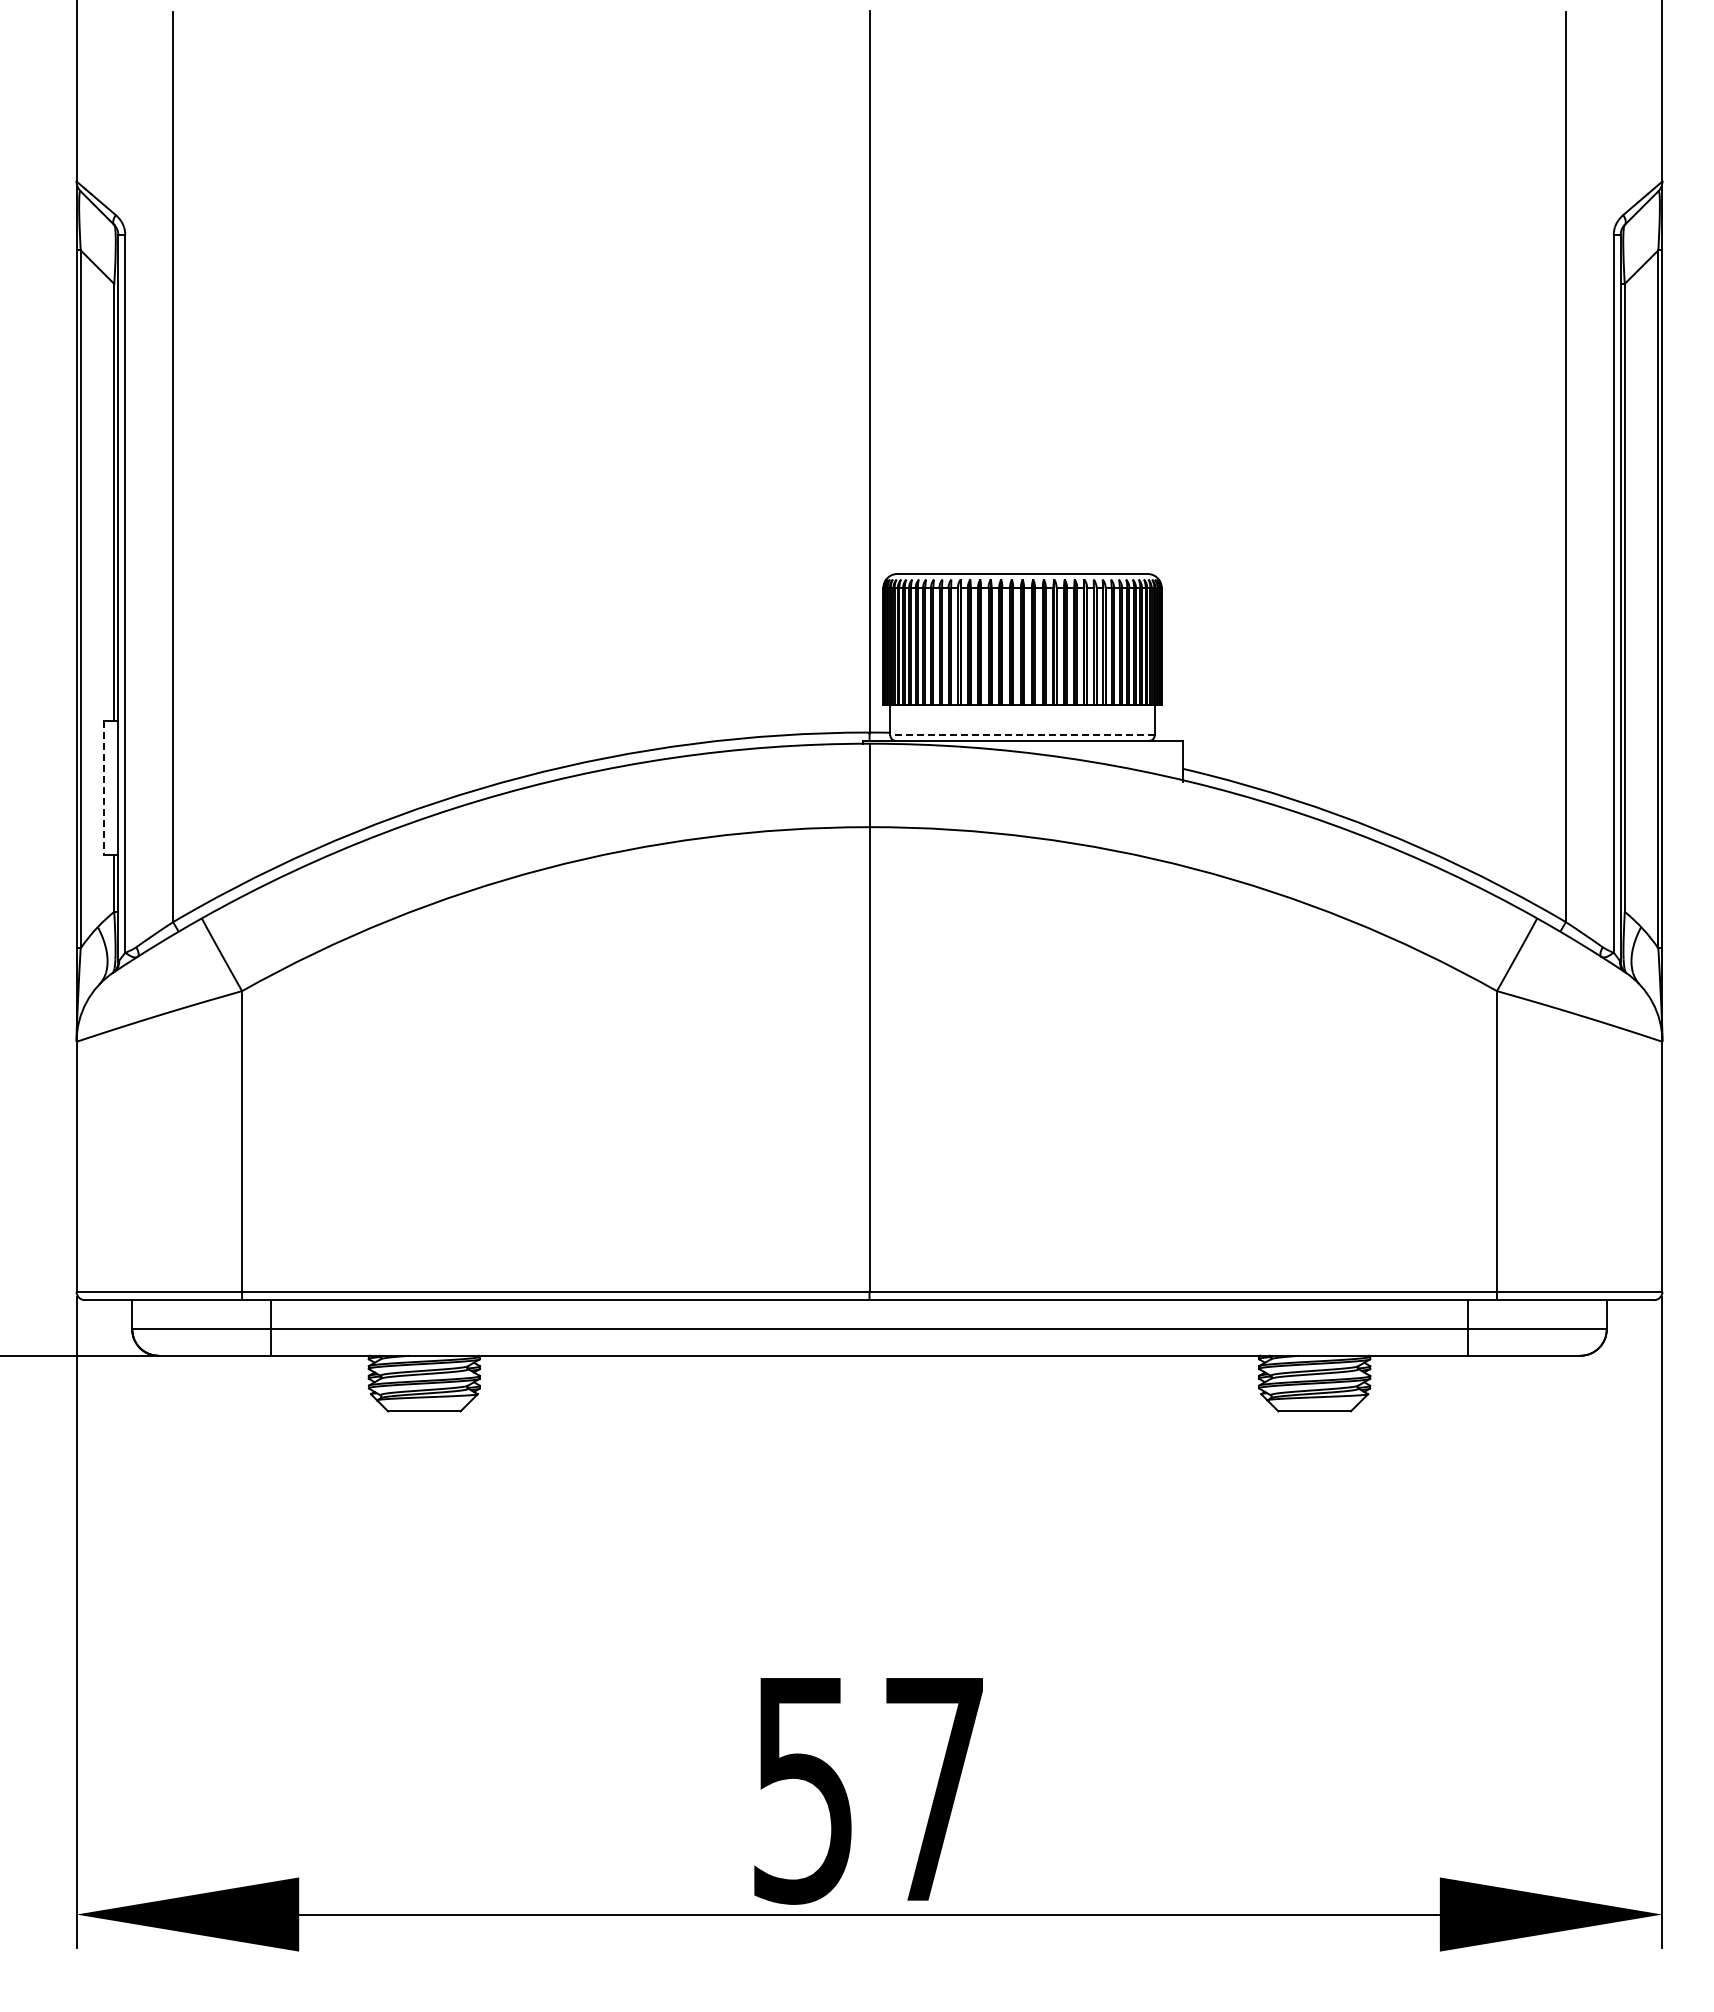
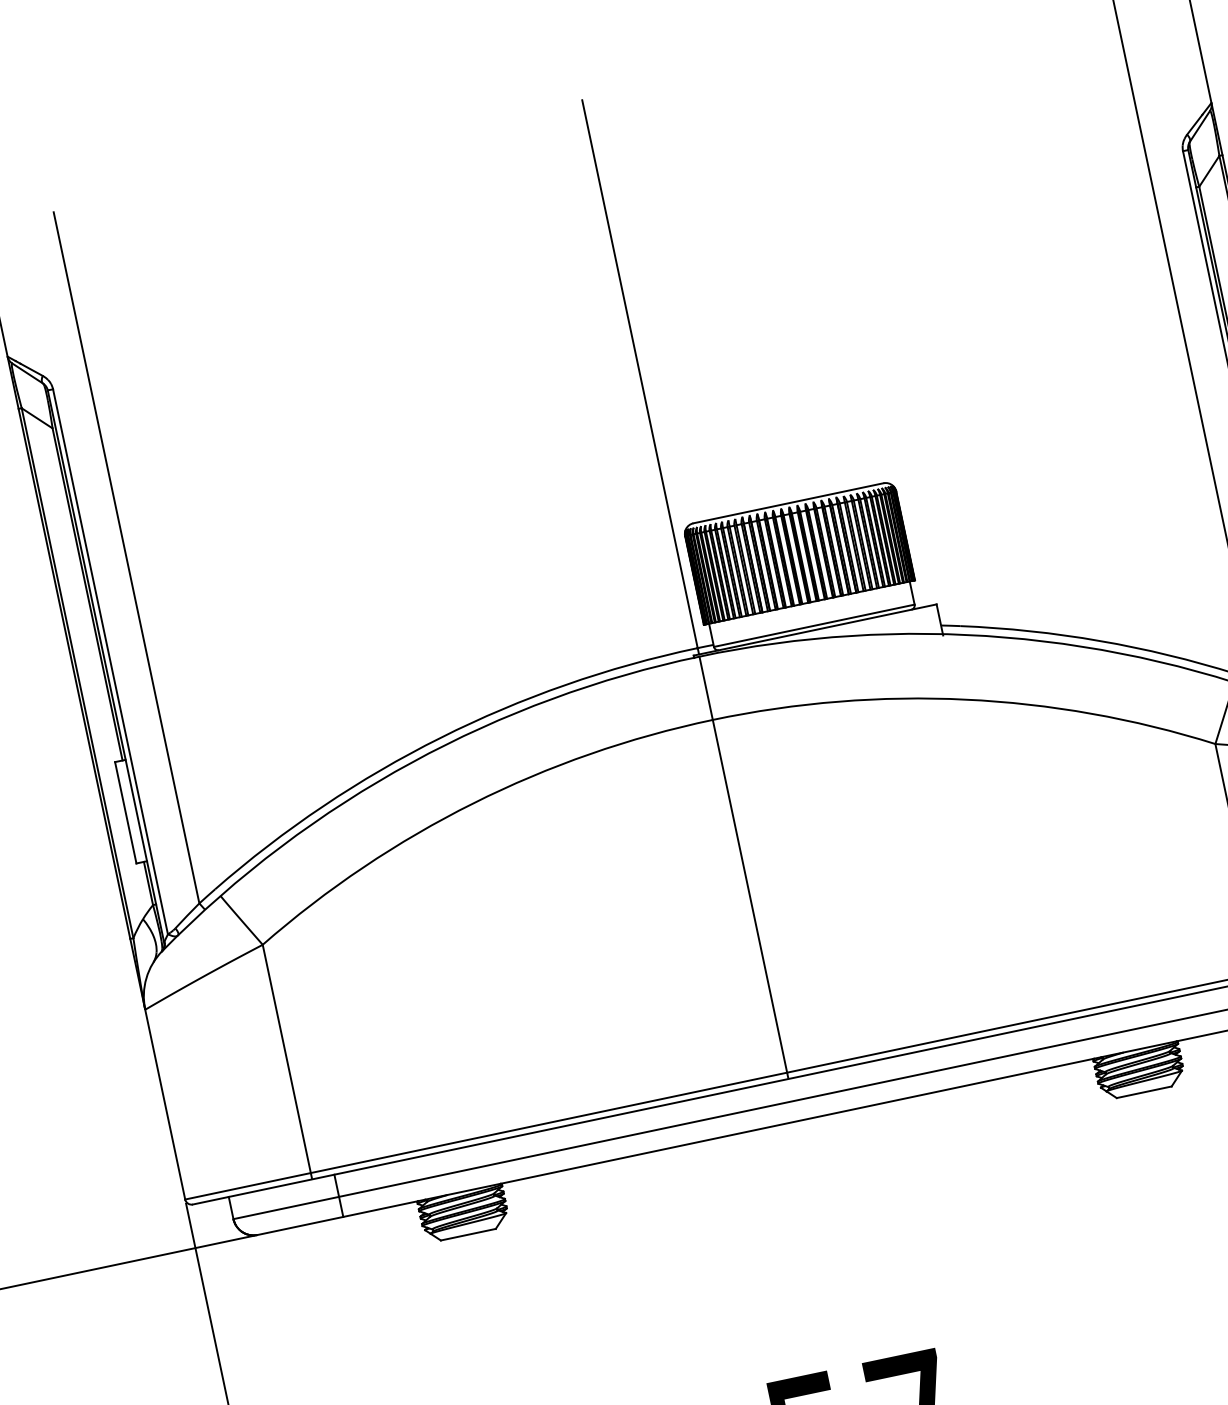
line: (1022, 735) -> (814, 625), dashed -> solid
line: (104, 788) -> (125, 812), dashed -> solid

